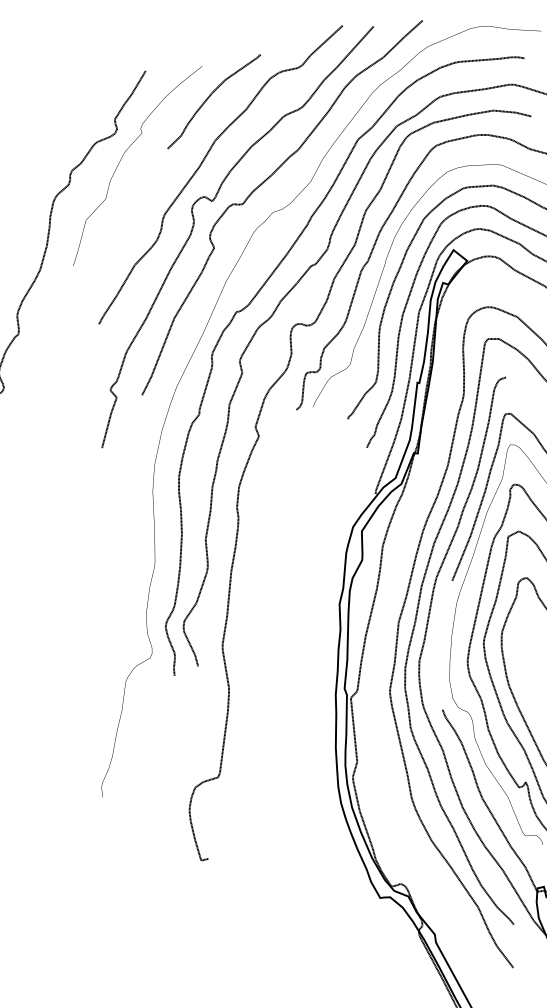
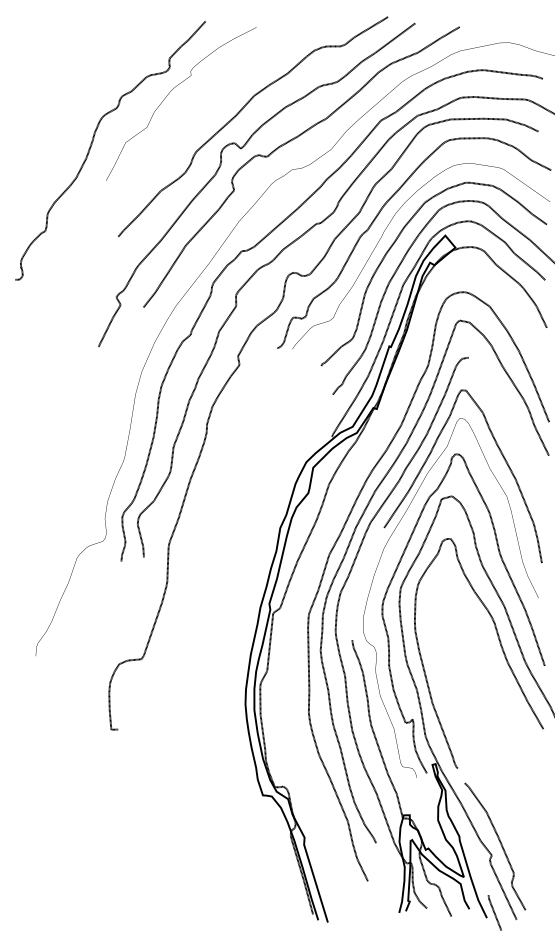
curve: (209, 97) -> (257, 56), removed

